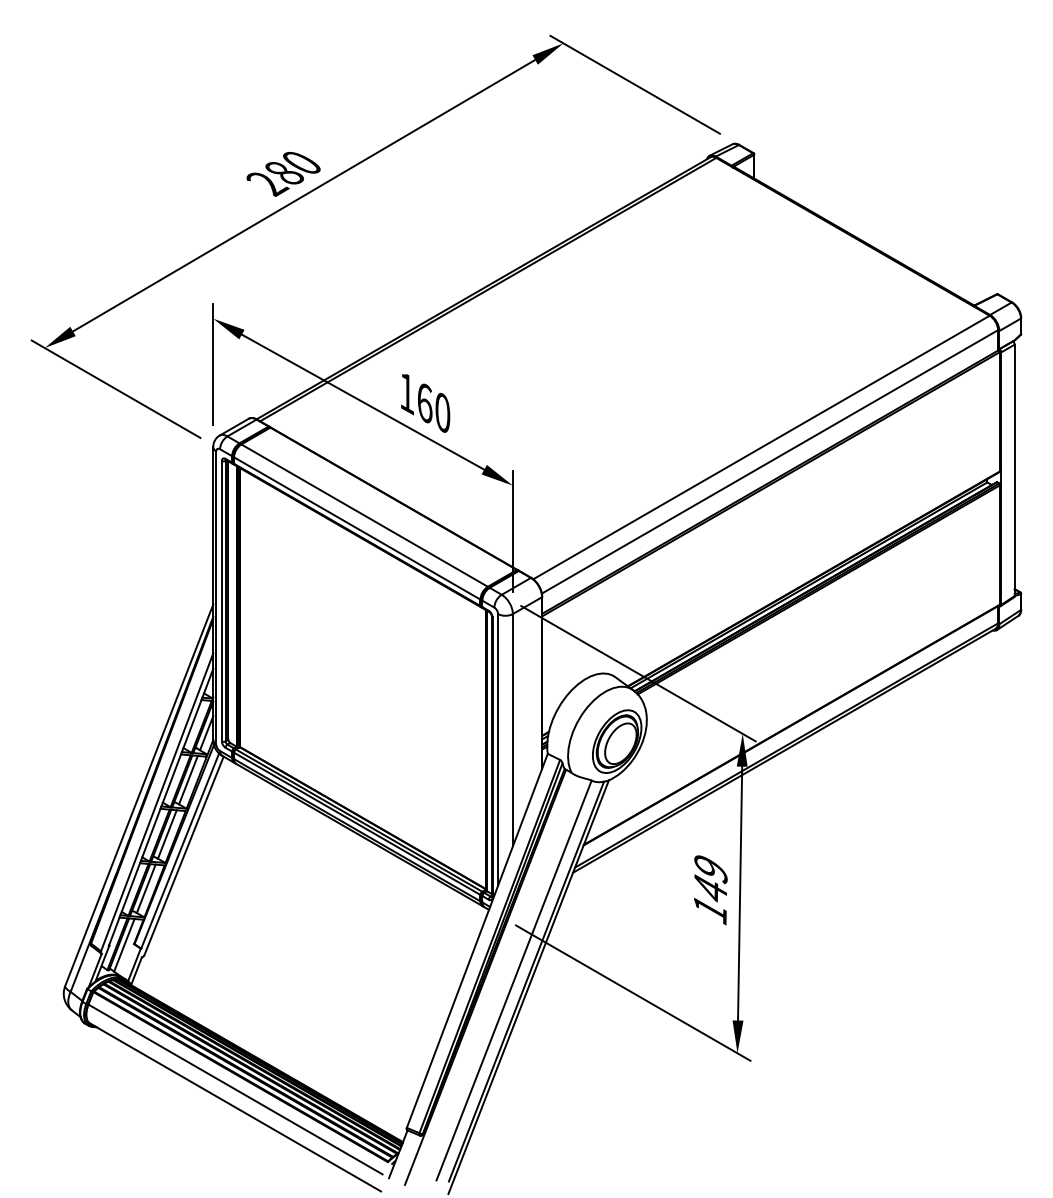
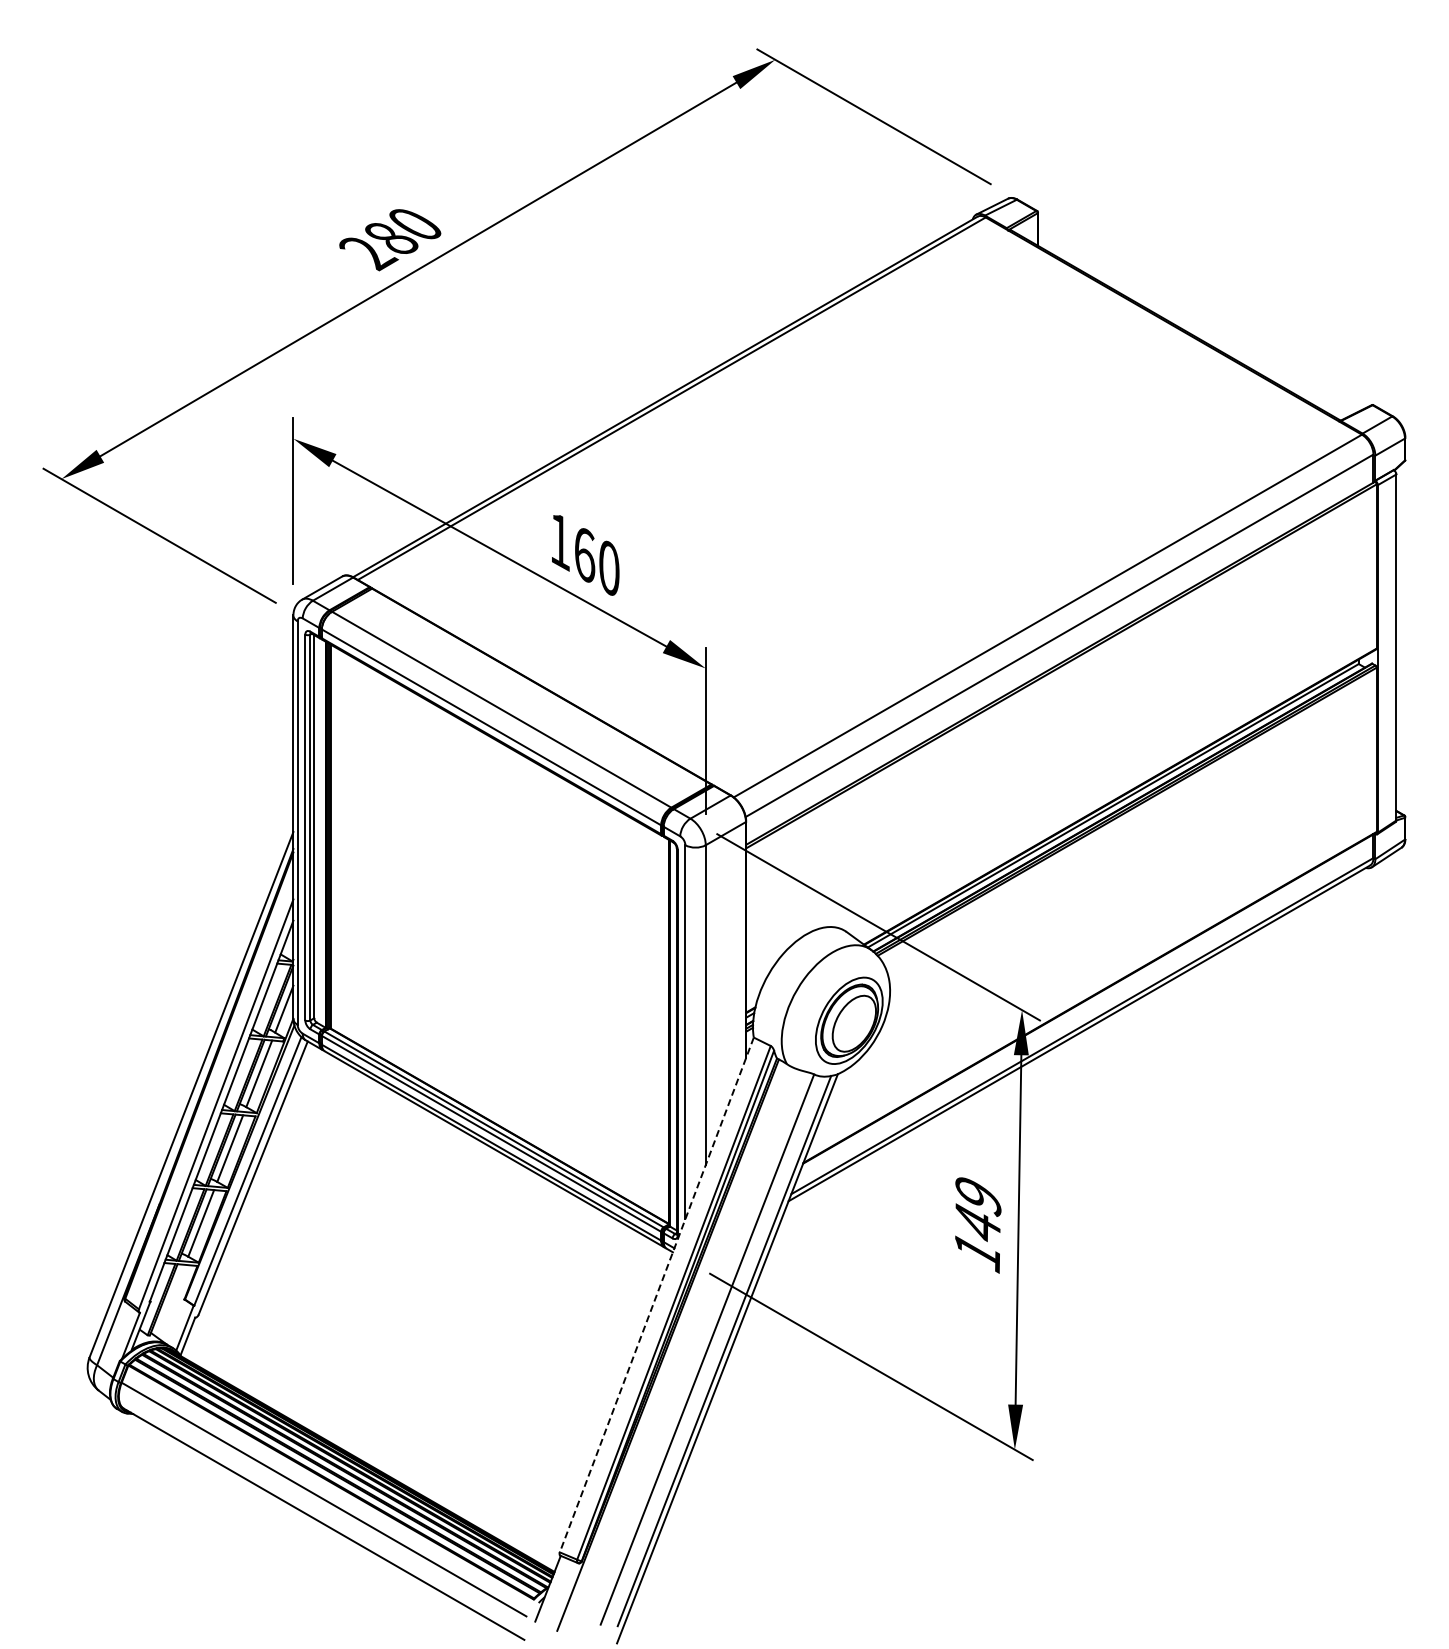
line: (477, 941) -> (656, 1295), solid -> dashed
line: (124, 944) -> (171, 1300), removed

